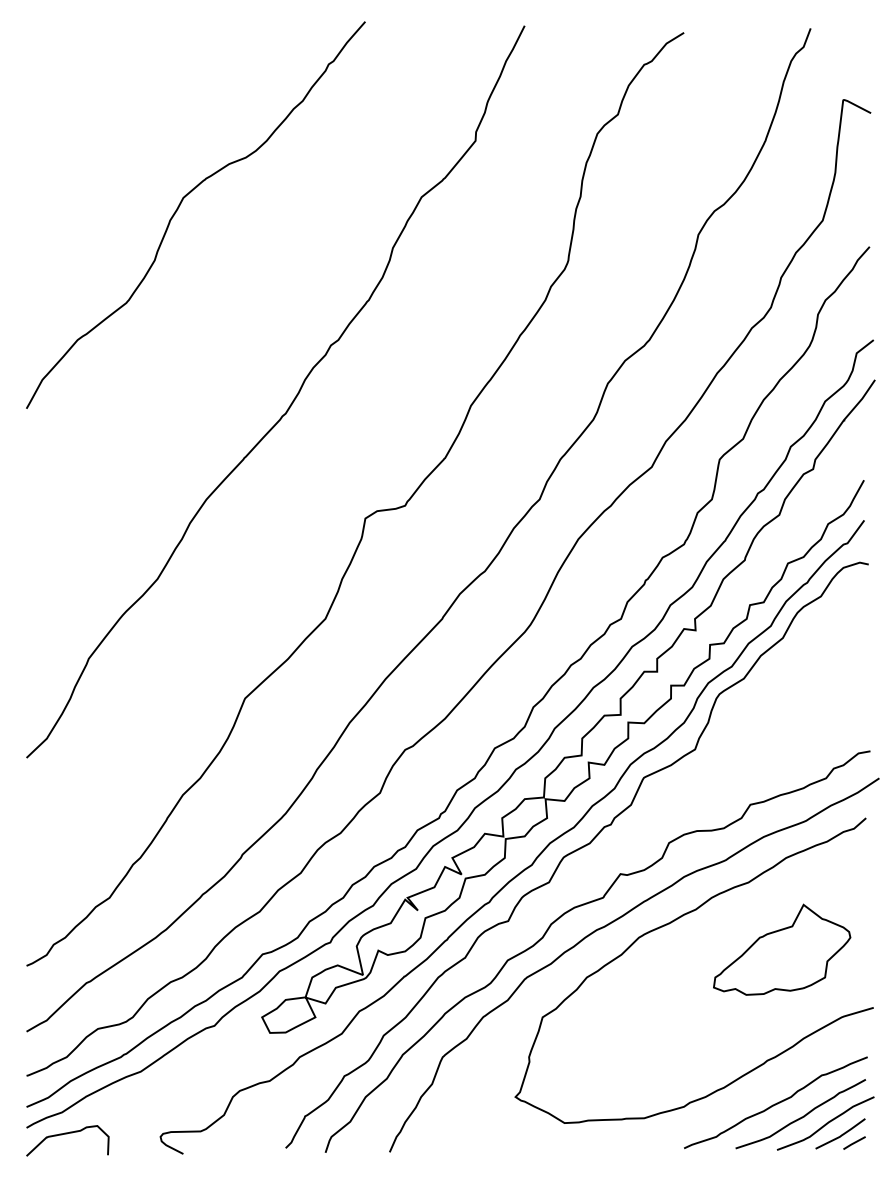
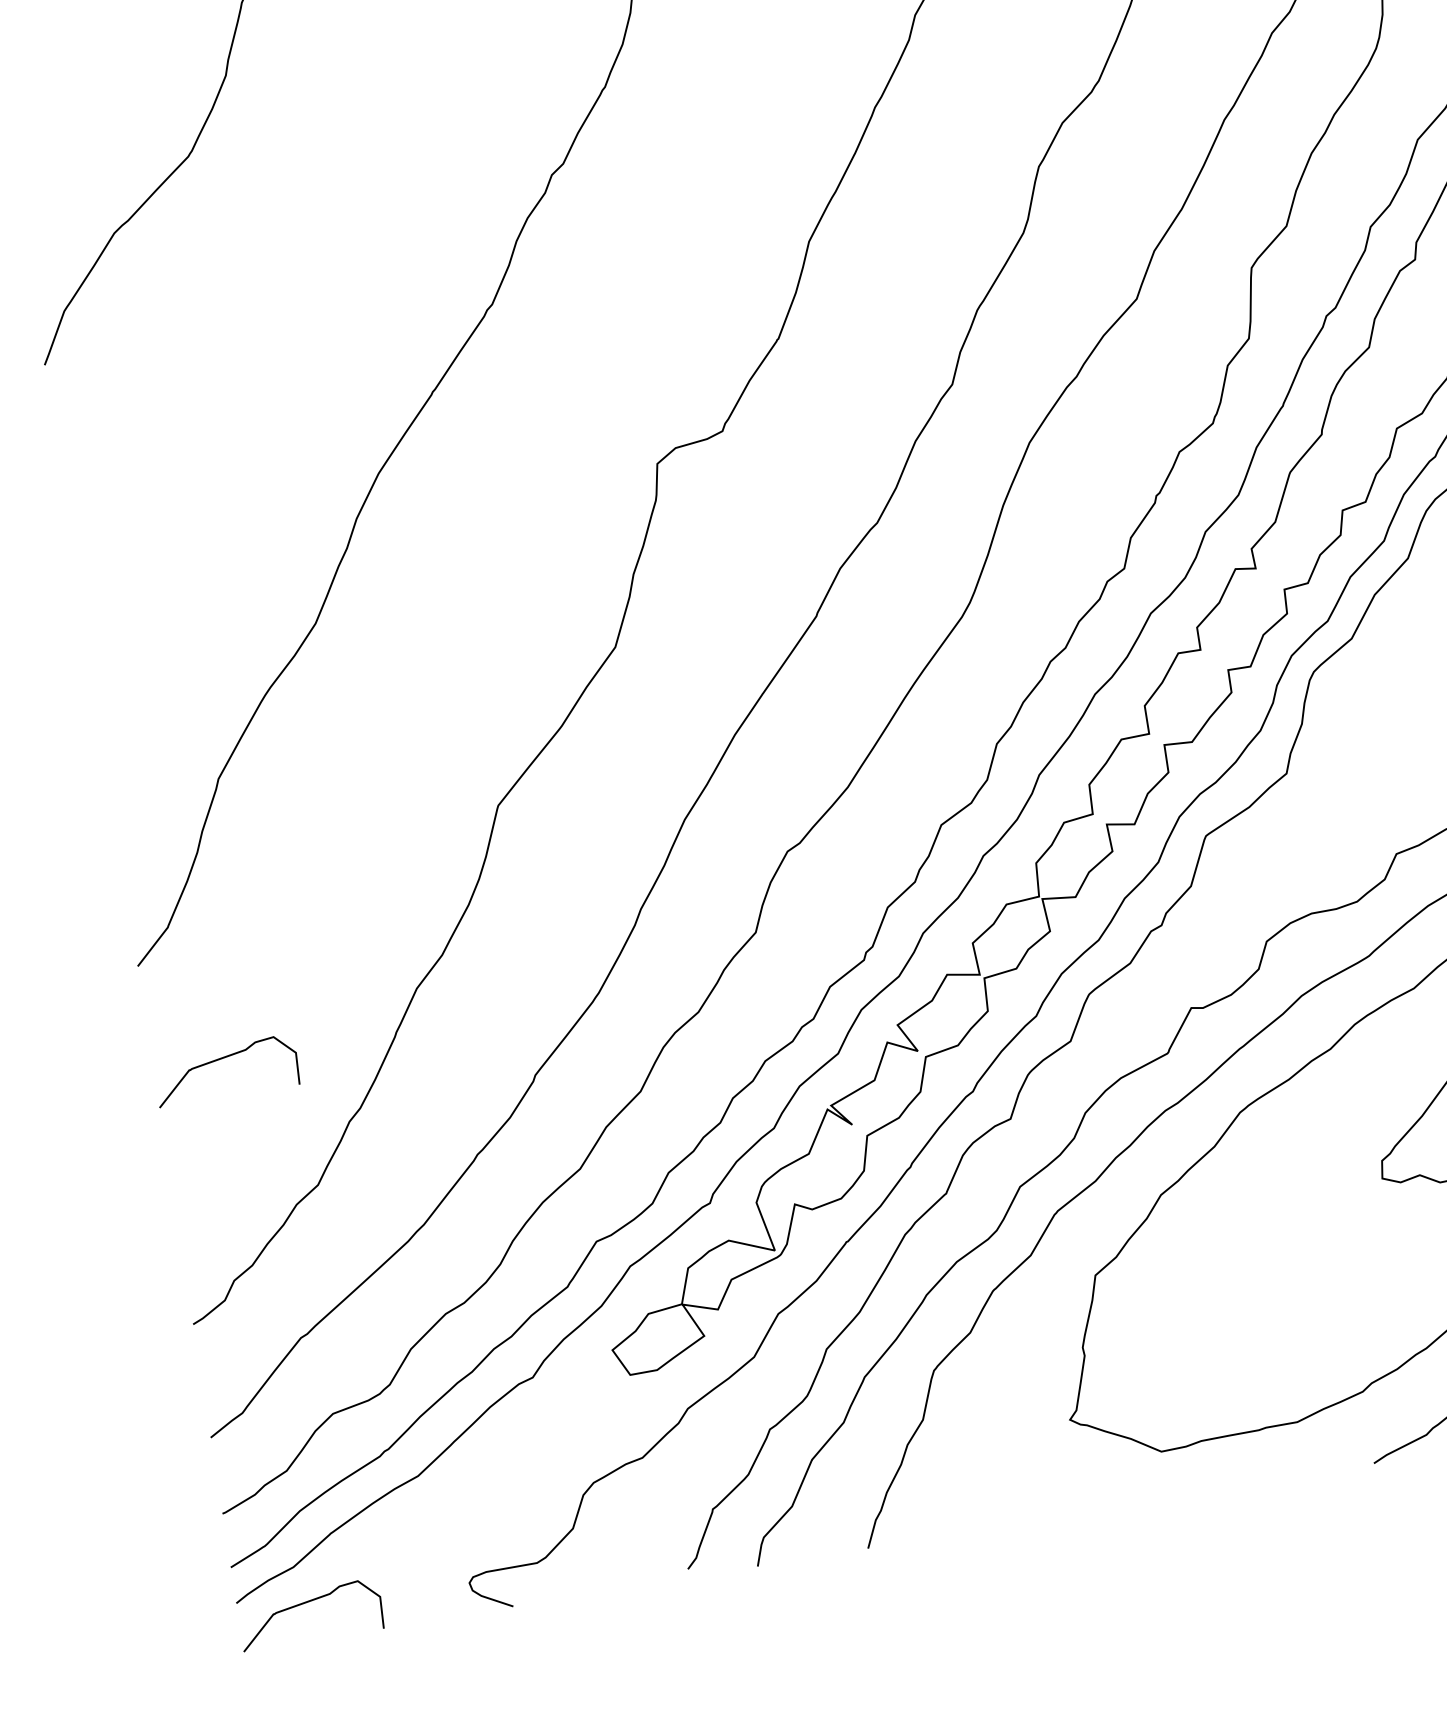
curve: (67, 818) -> (224, 1059), added

